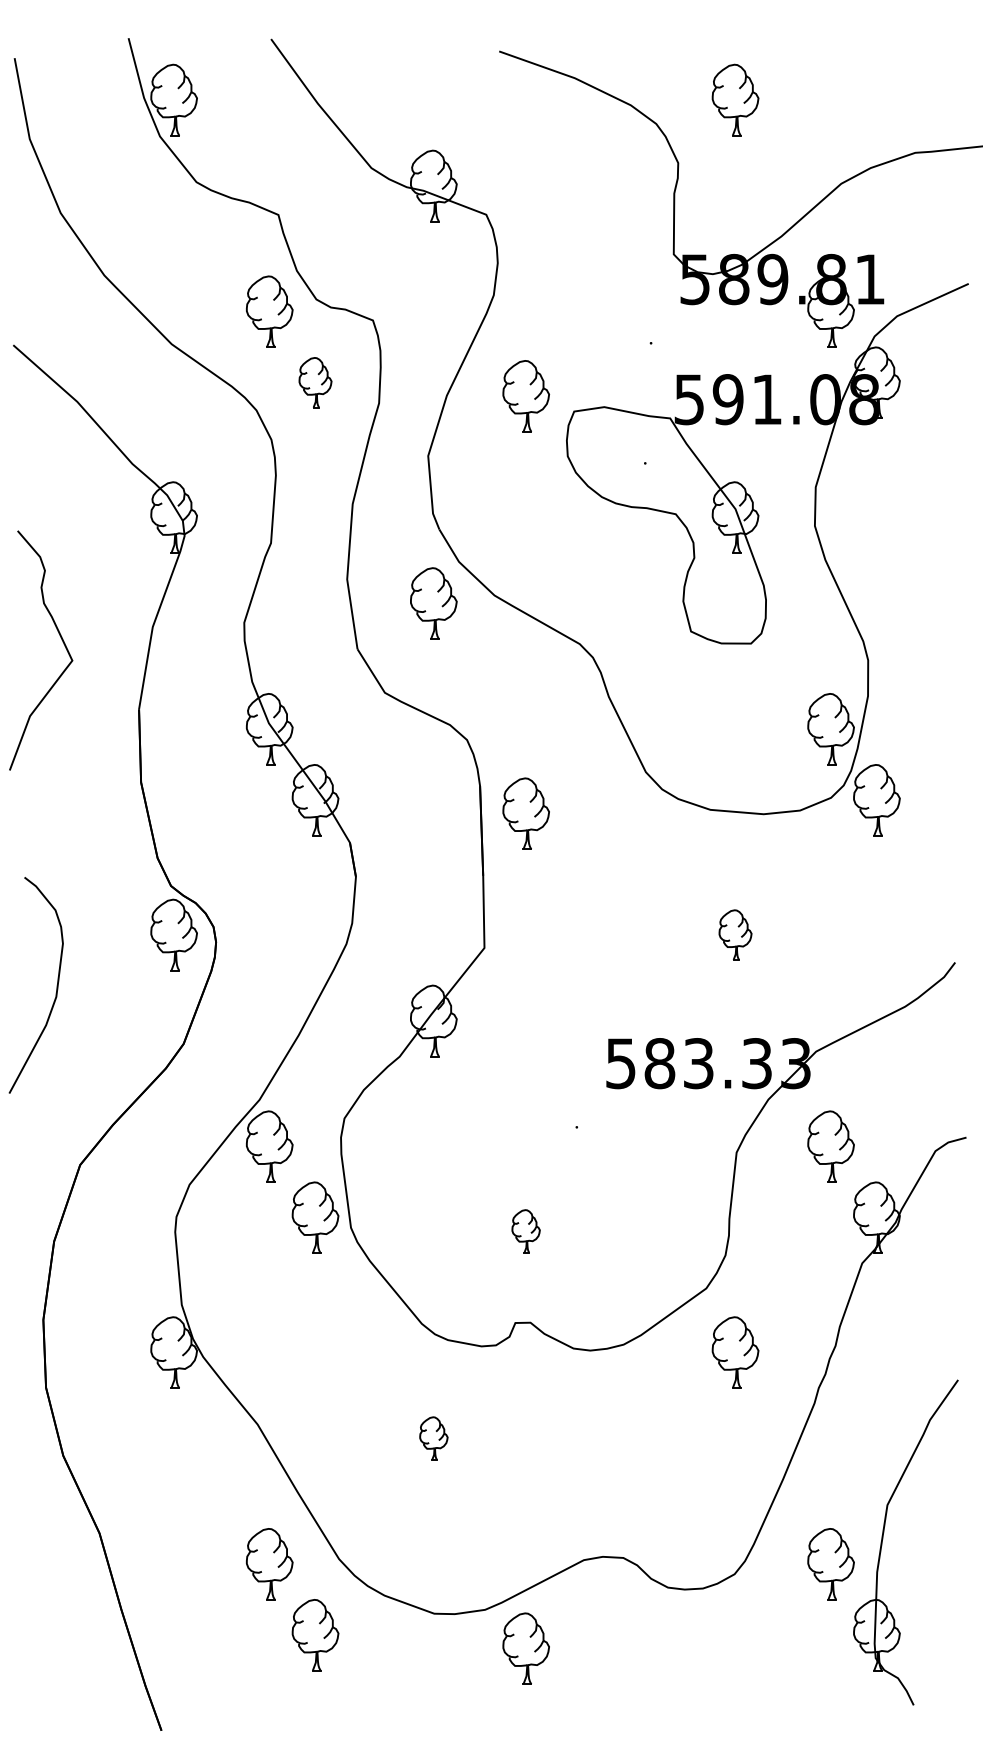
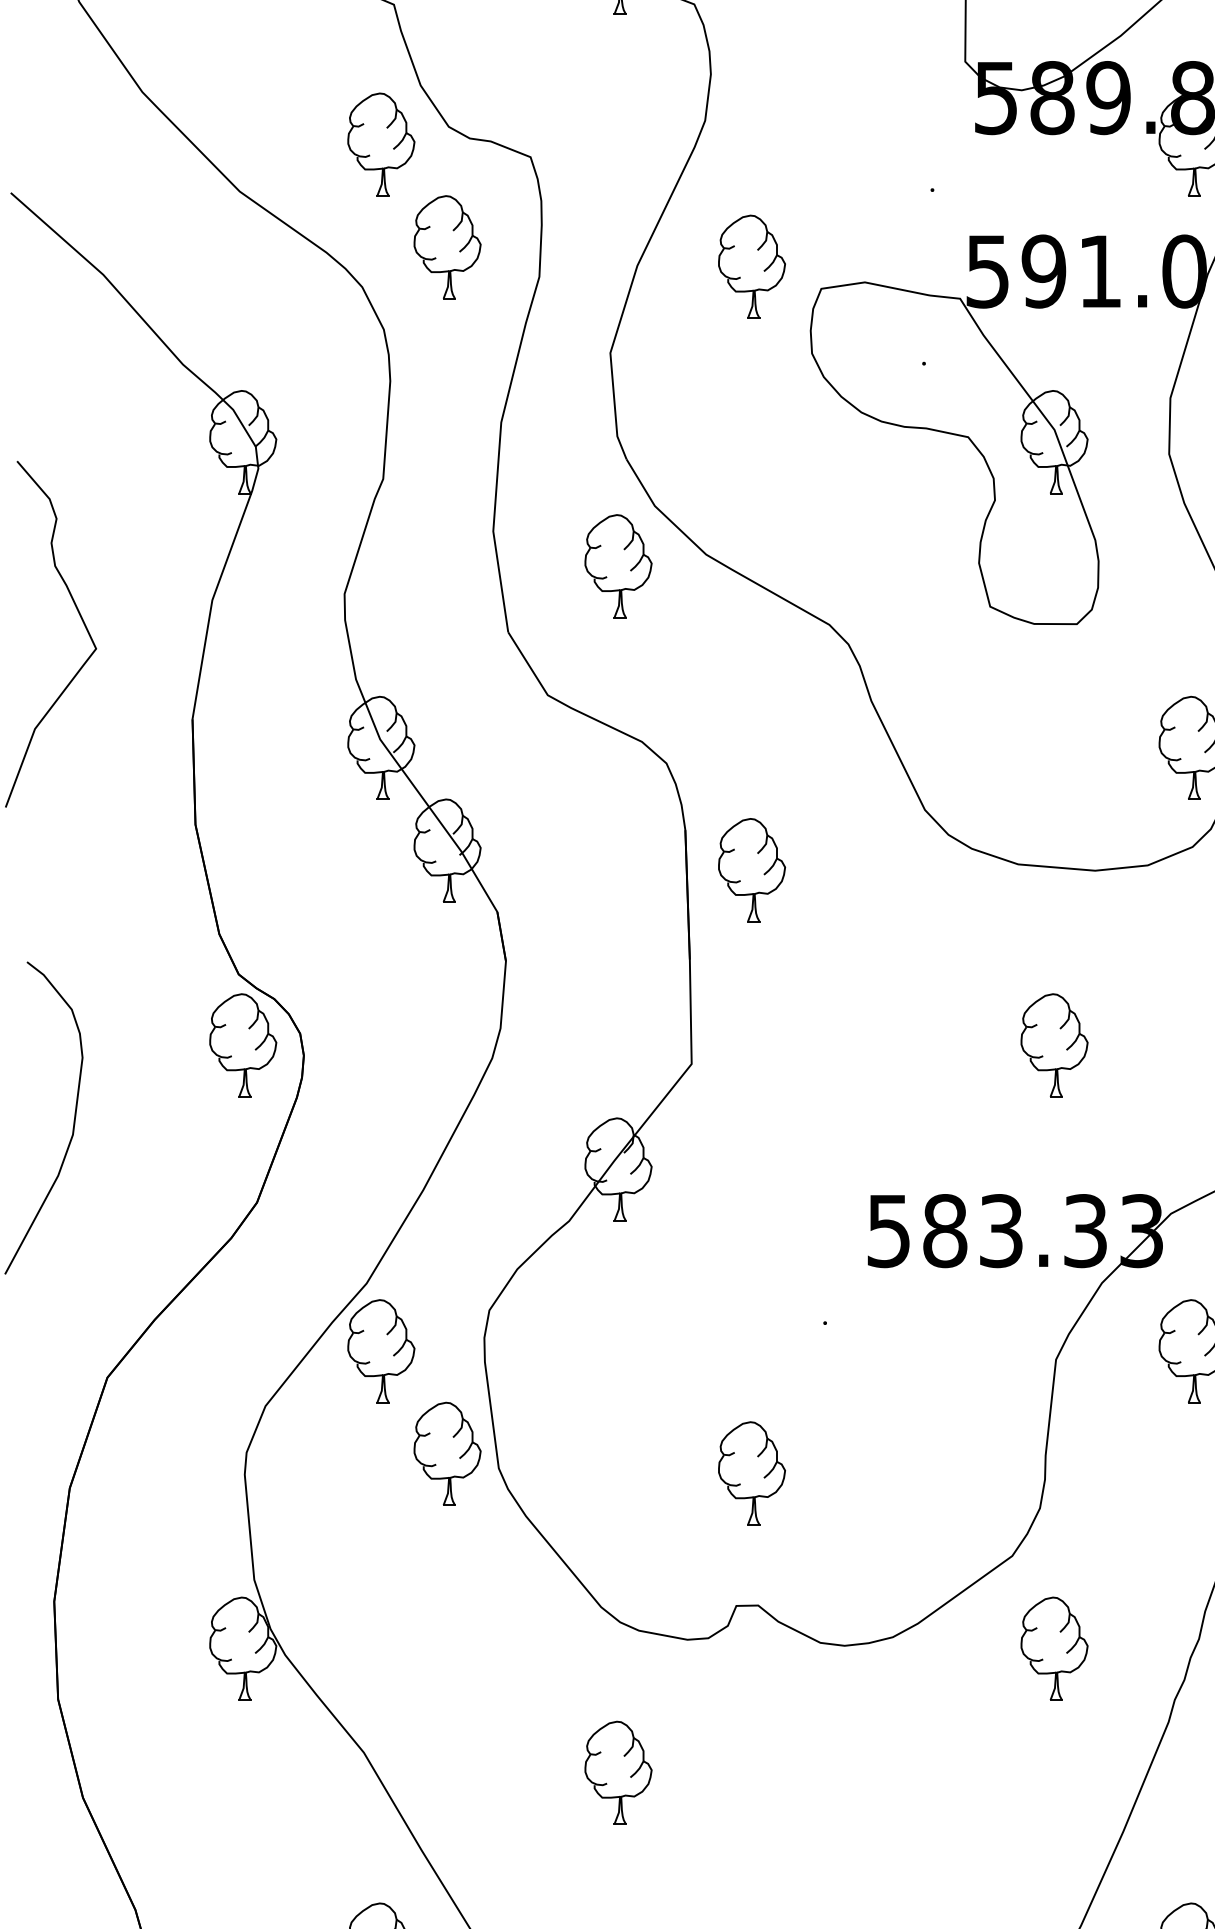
part: (315, 382) -> (447, 246), size x1.43
part: (735, 934) -> (1054, 1044), size x1.43
part: (525, 1231) -> (750, 1473), size x1.67
part: (433, 1438) -> (618, 1772), size x1.67

